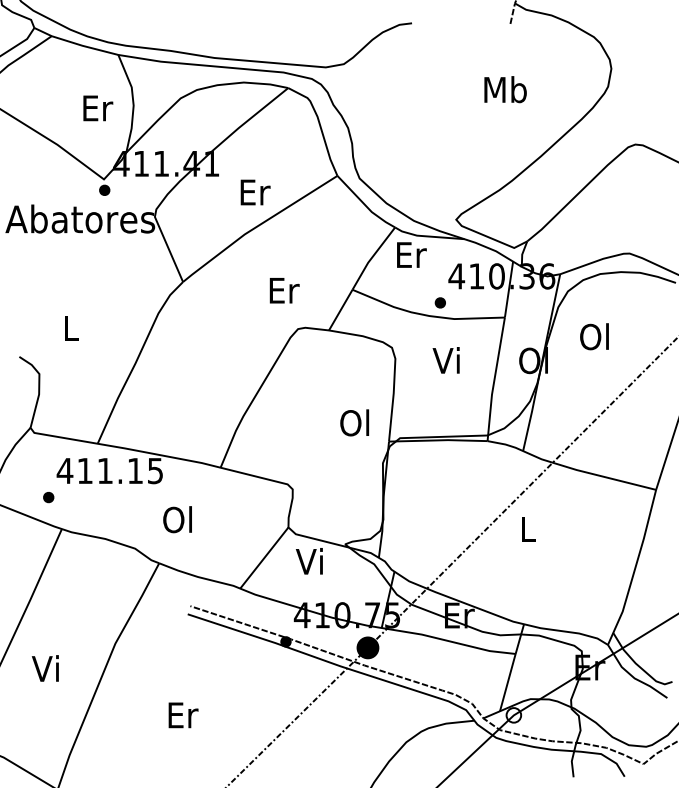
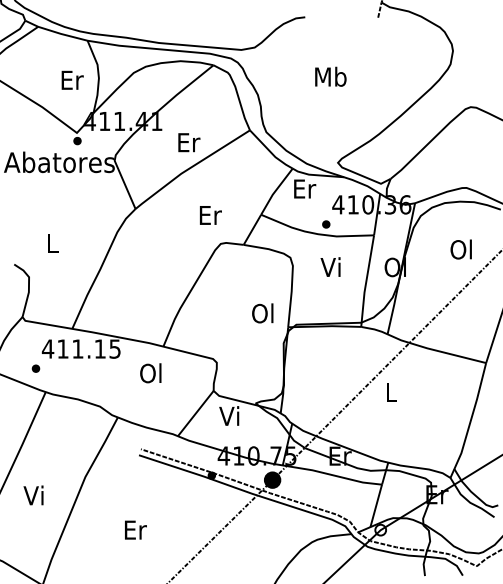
text: (505, 89) -> (330, 76), moved
text: (594, 336) -> (461, 249), moved
text: (177, 519) -> (150, 373), moved

